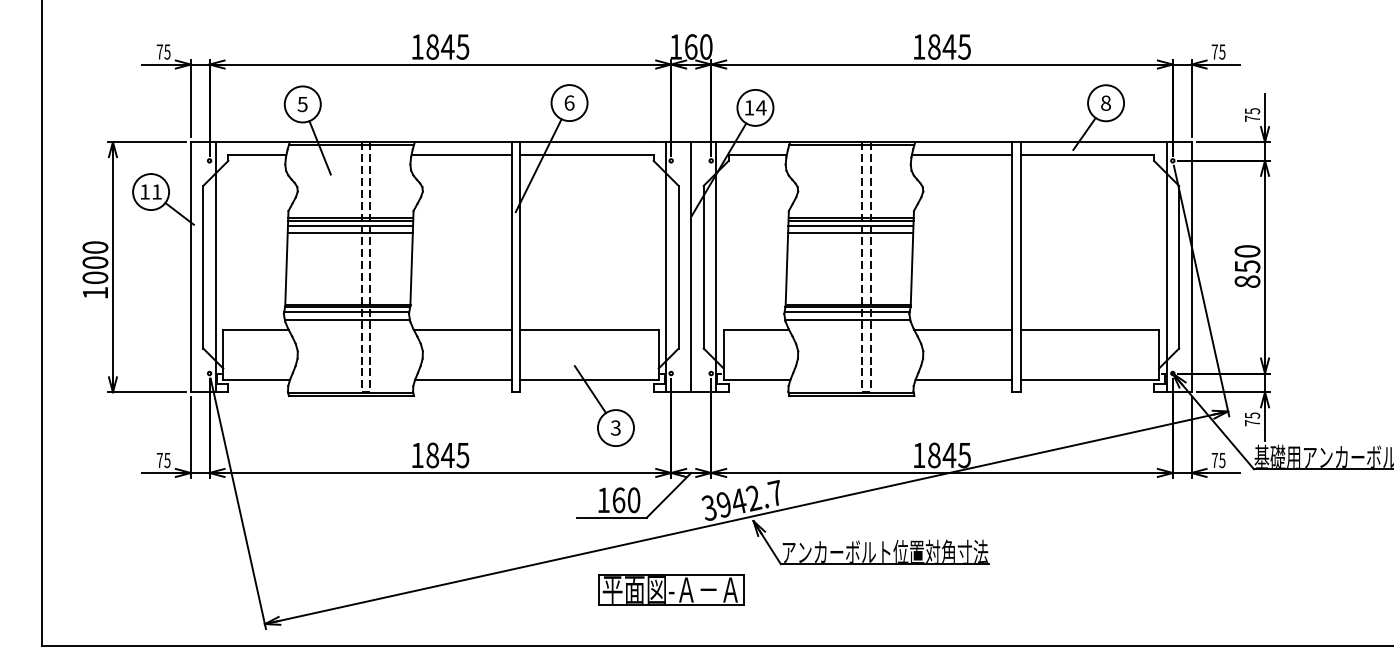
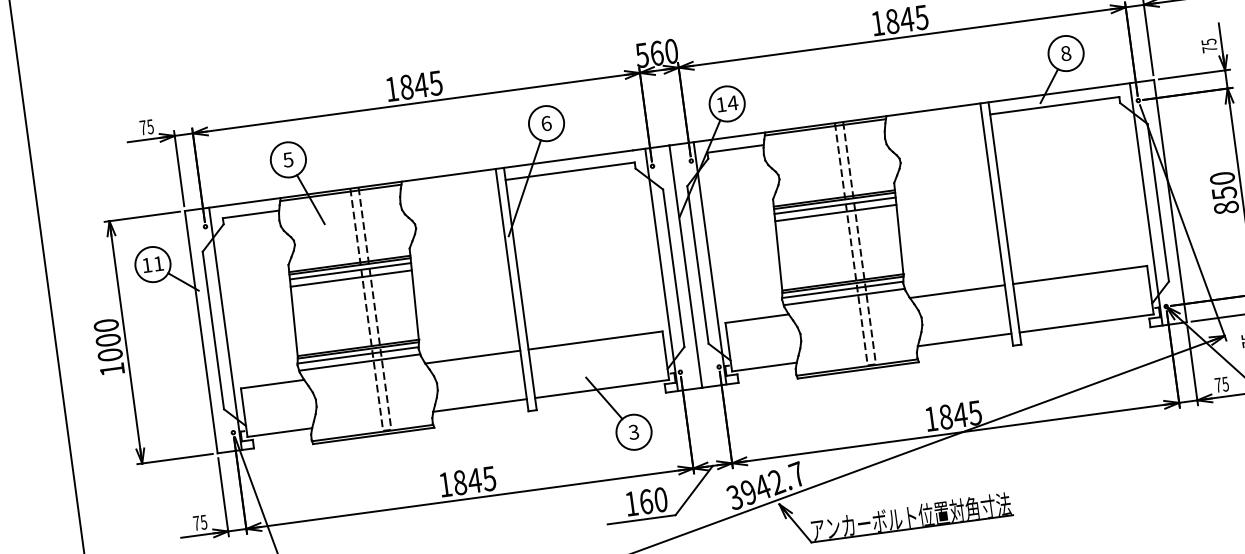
text: (675, 46) -> (641, 54), 160 -> 560
line: (461, 154) -> (448, 187), removed
line: (962, 154) -> (933, 121), removed

